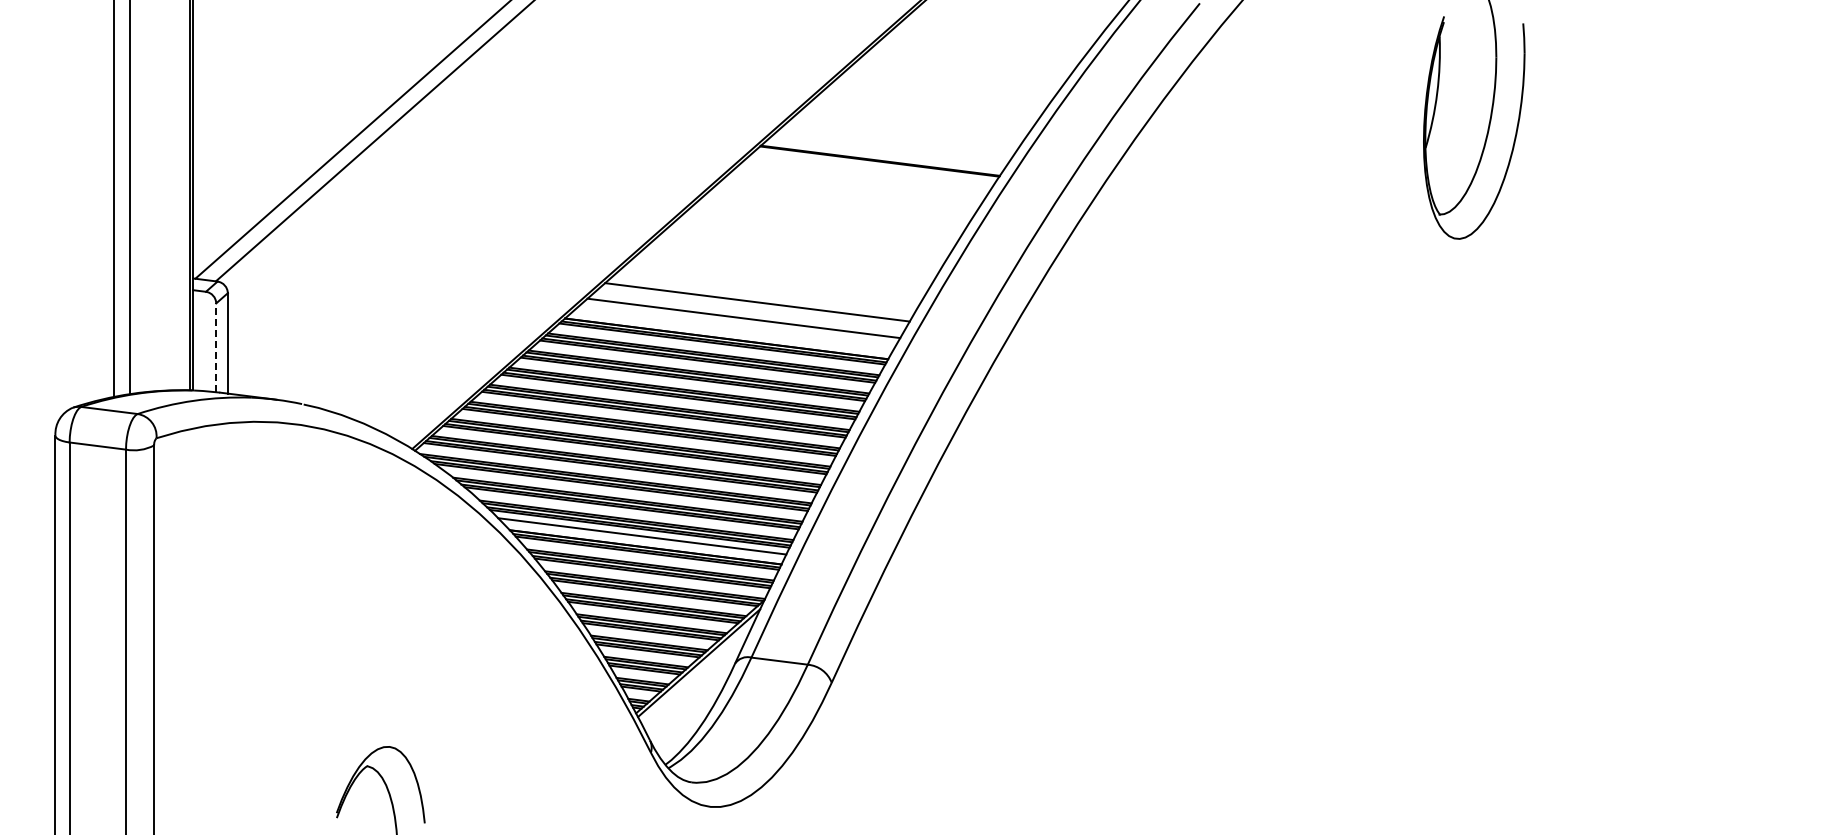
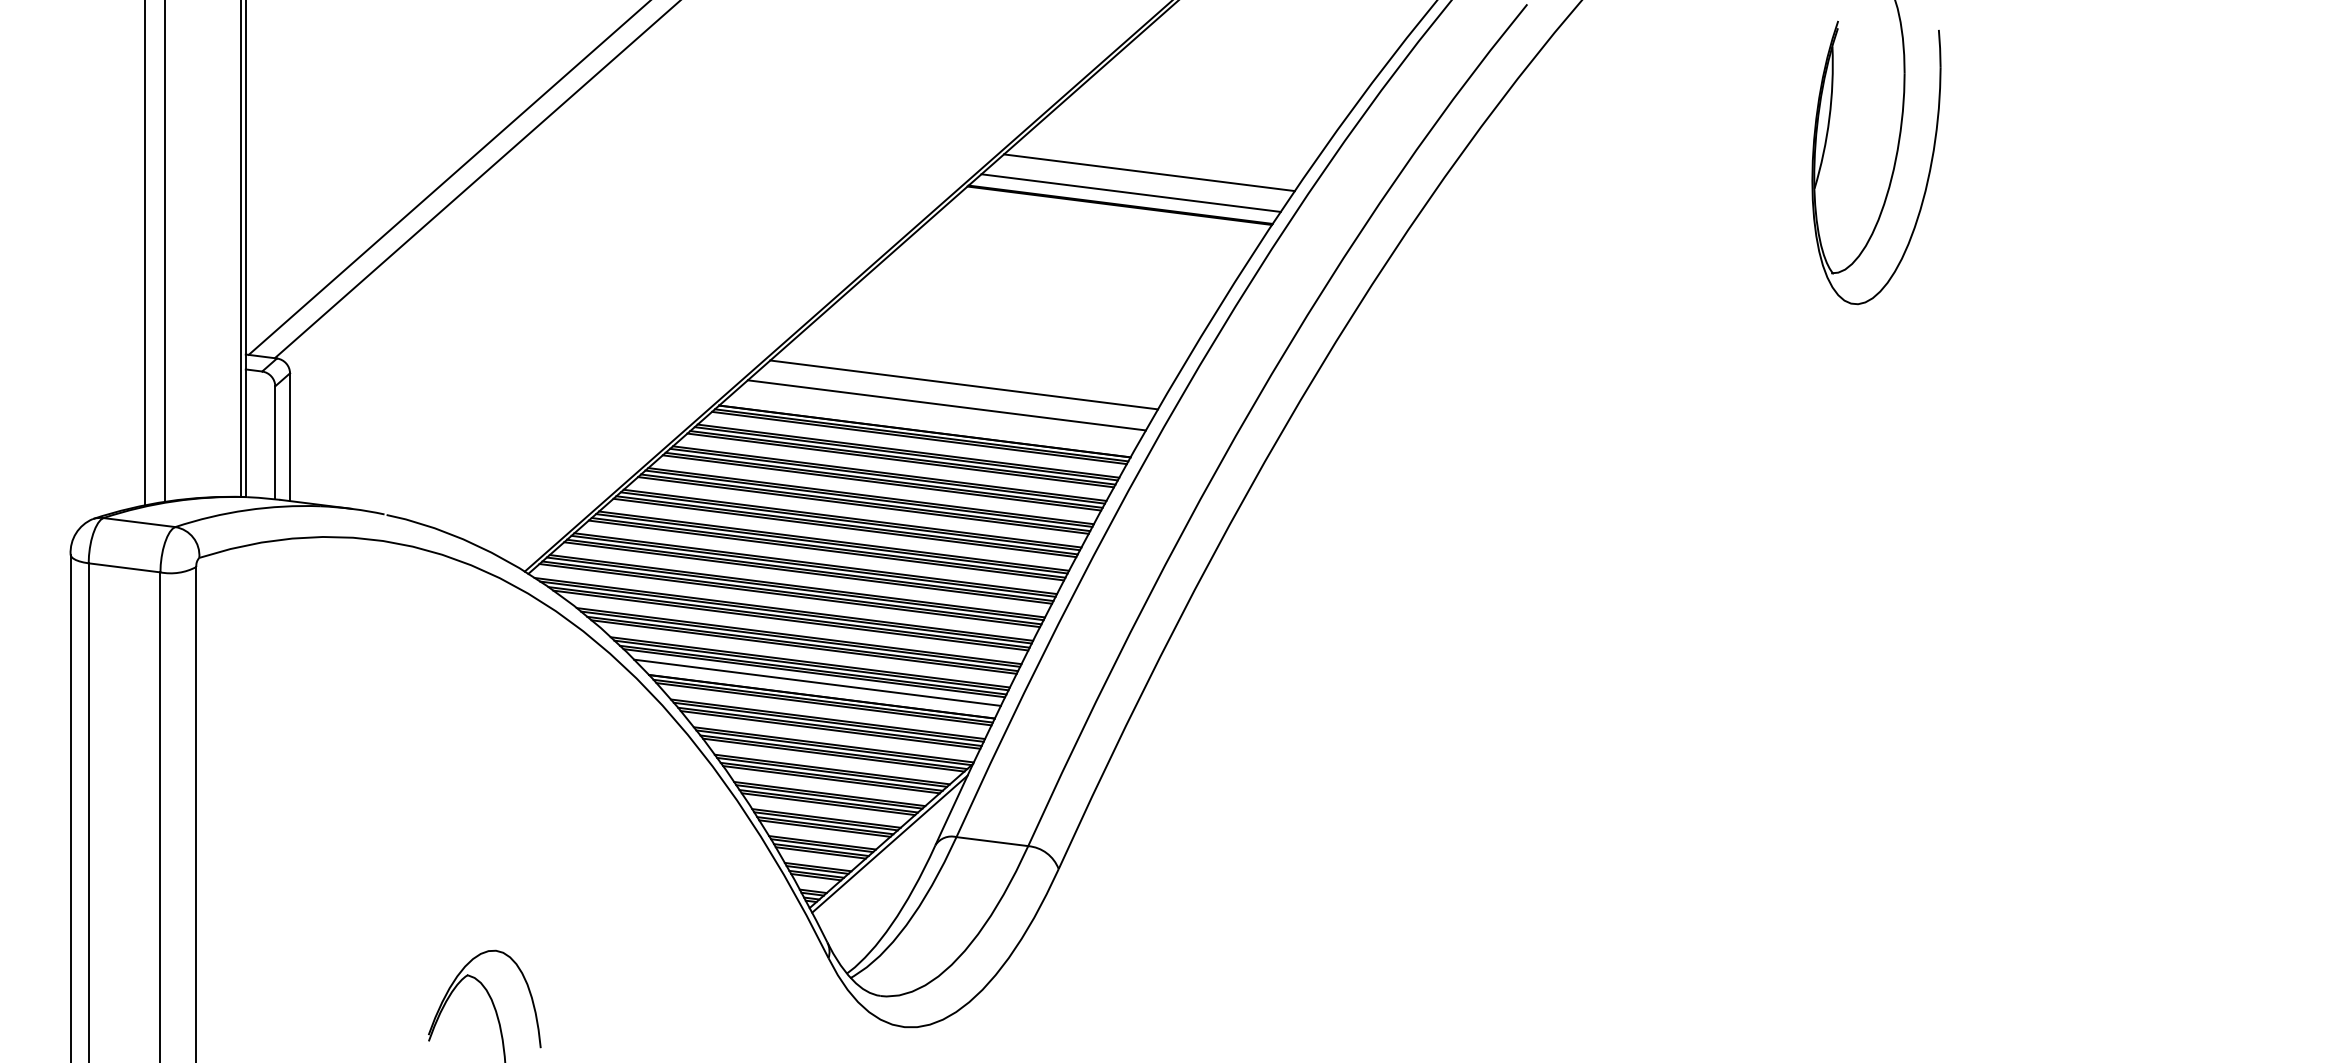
line: (902, 135) -> (1148, 172), added
line: (888, 151) -> (1130, 192), added
line: (216, 347) -> (275, 442), dashed -> solid

